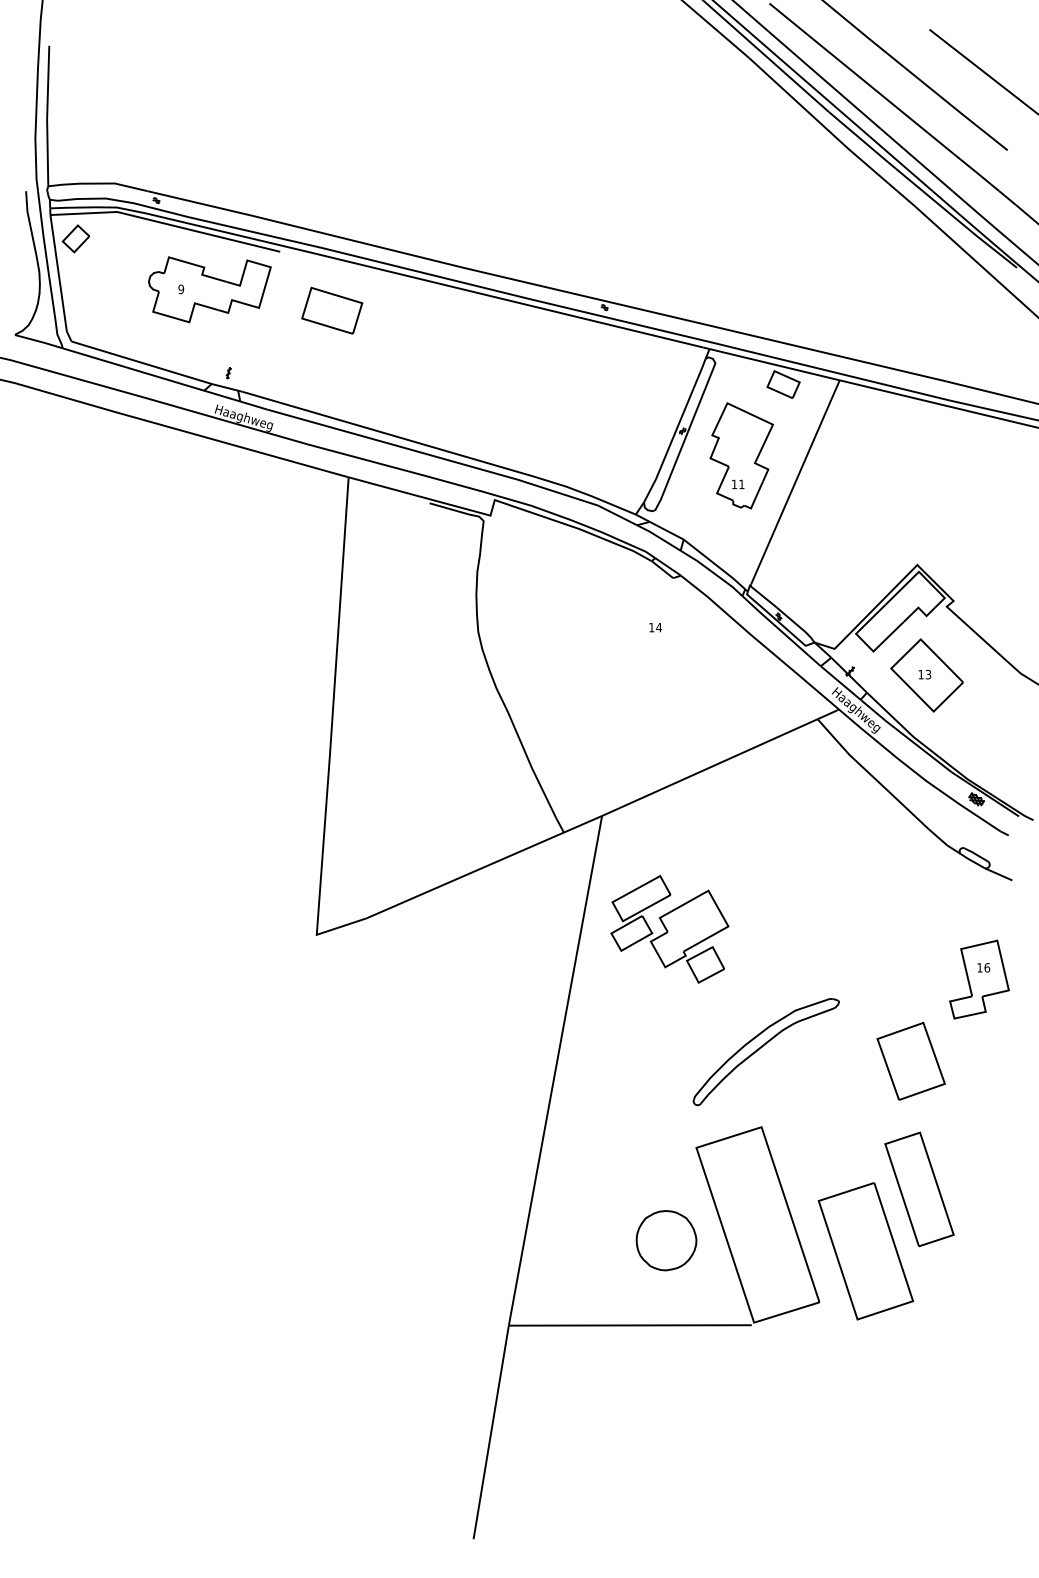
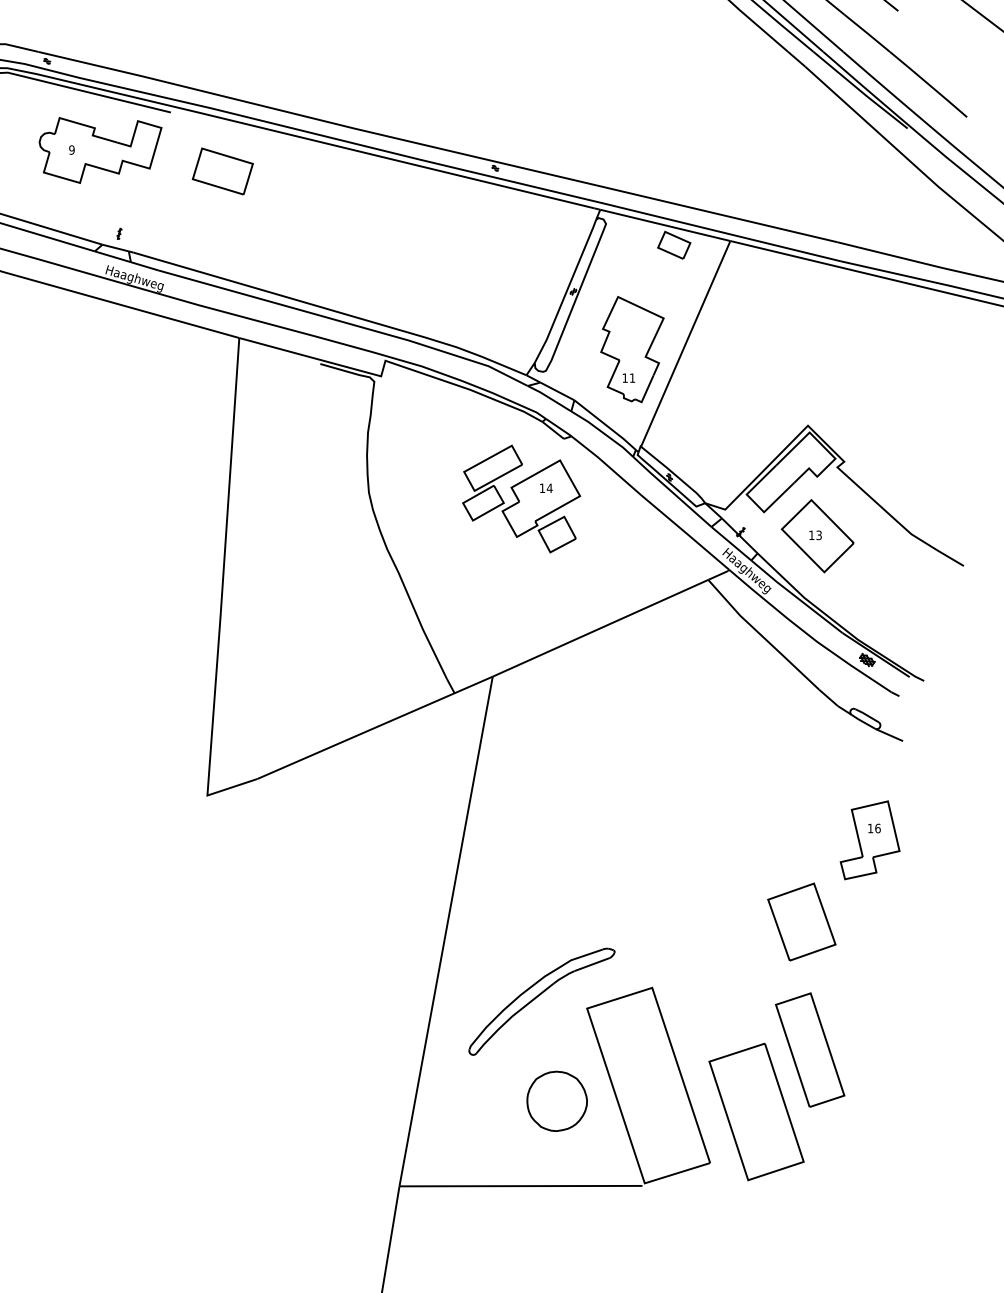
part: (741, 455) -> (632, 349), moved
part: (669, 929) -> (521, 499), moved
part: (765, 1052) -> (541, 1002), moved

